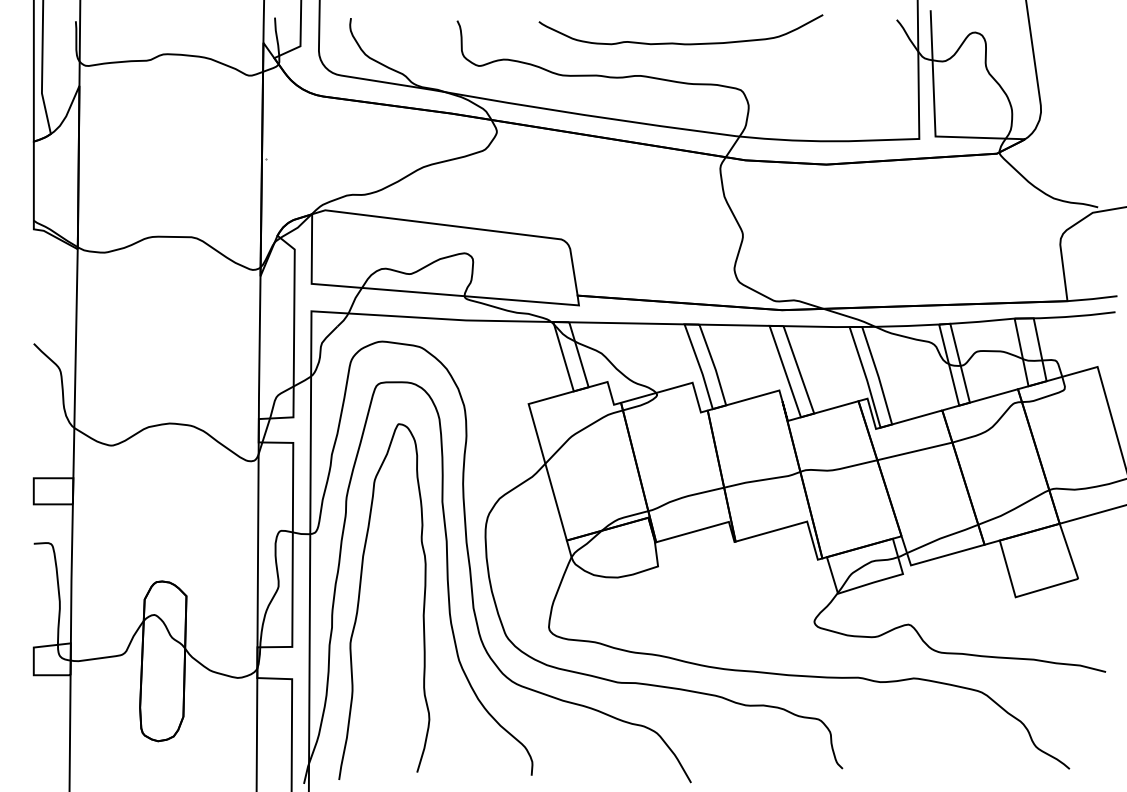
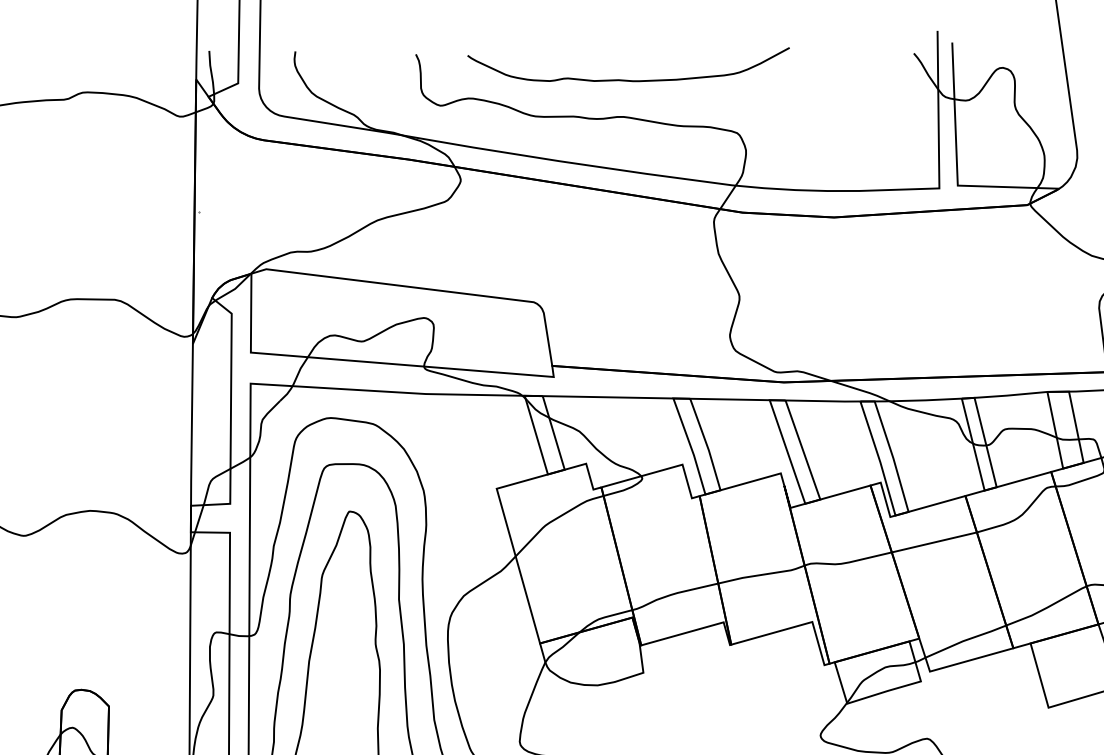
curve: (677, 42) -> (624, 79), moved

